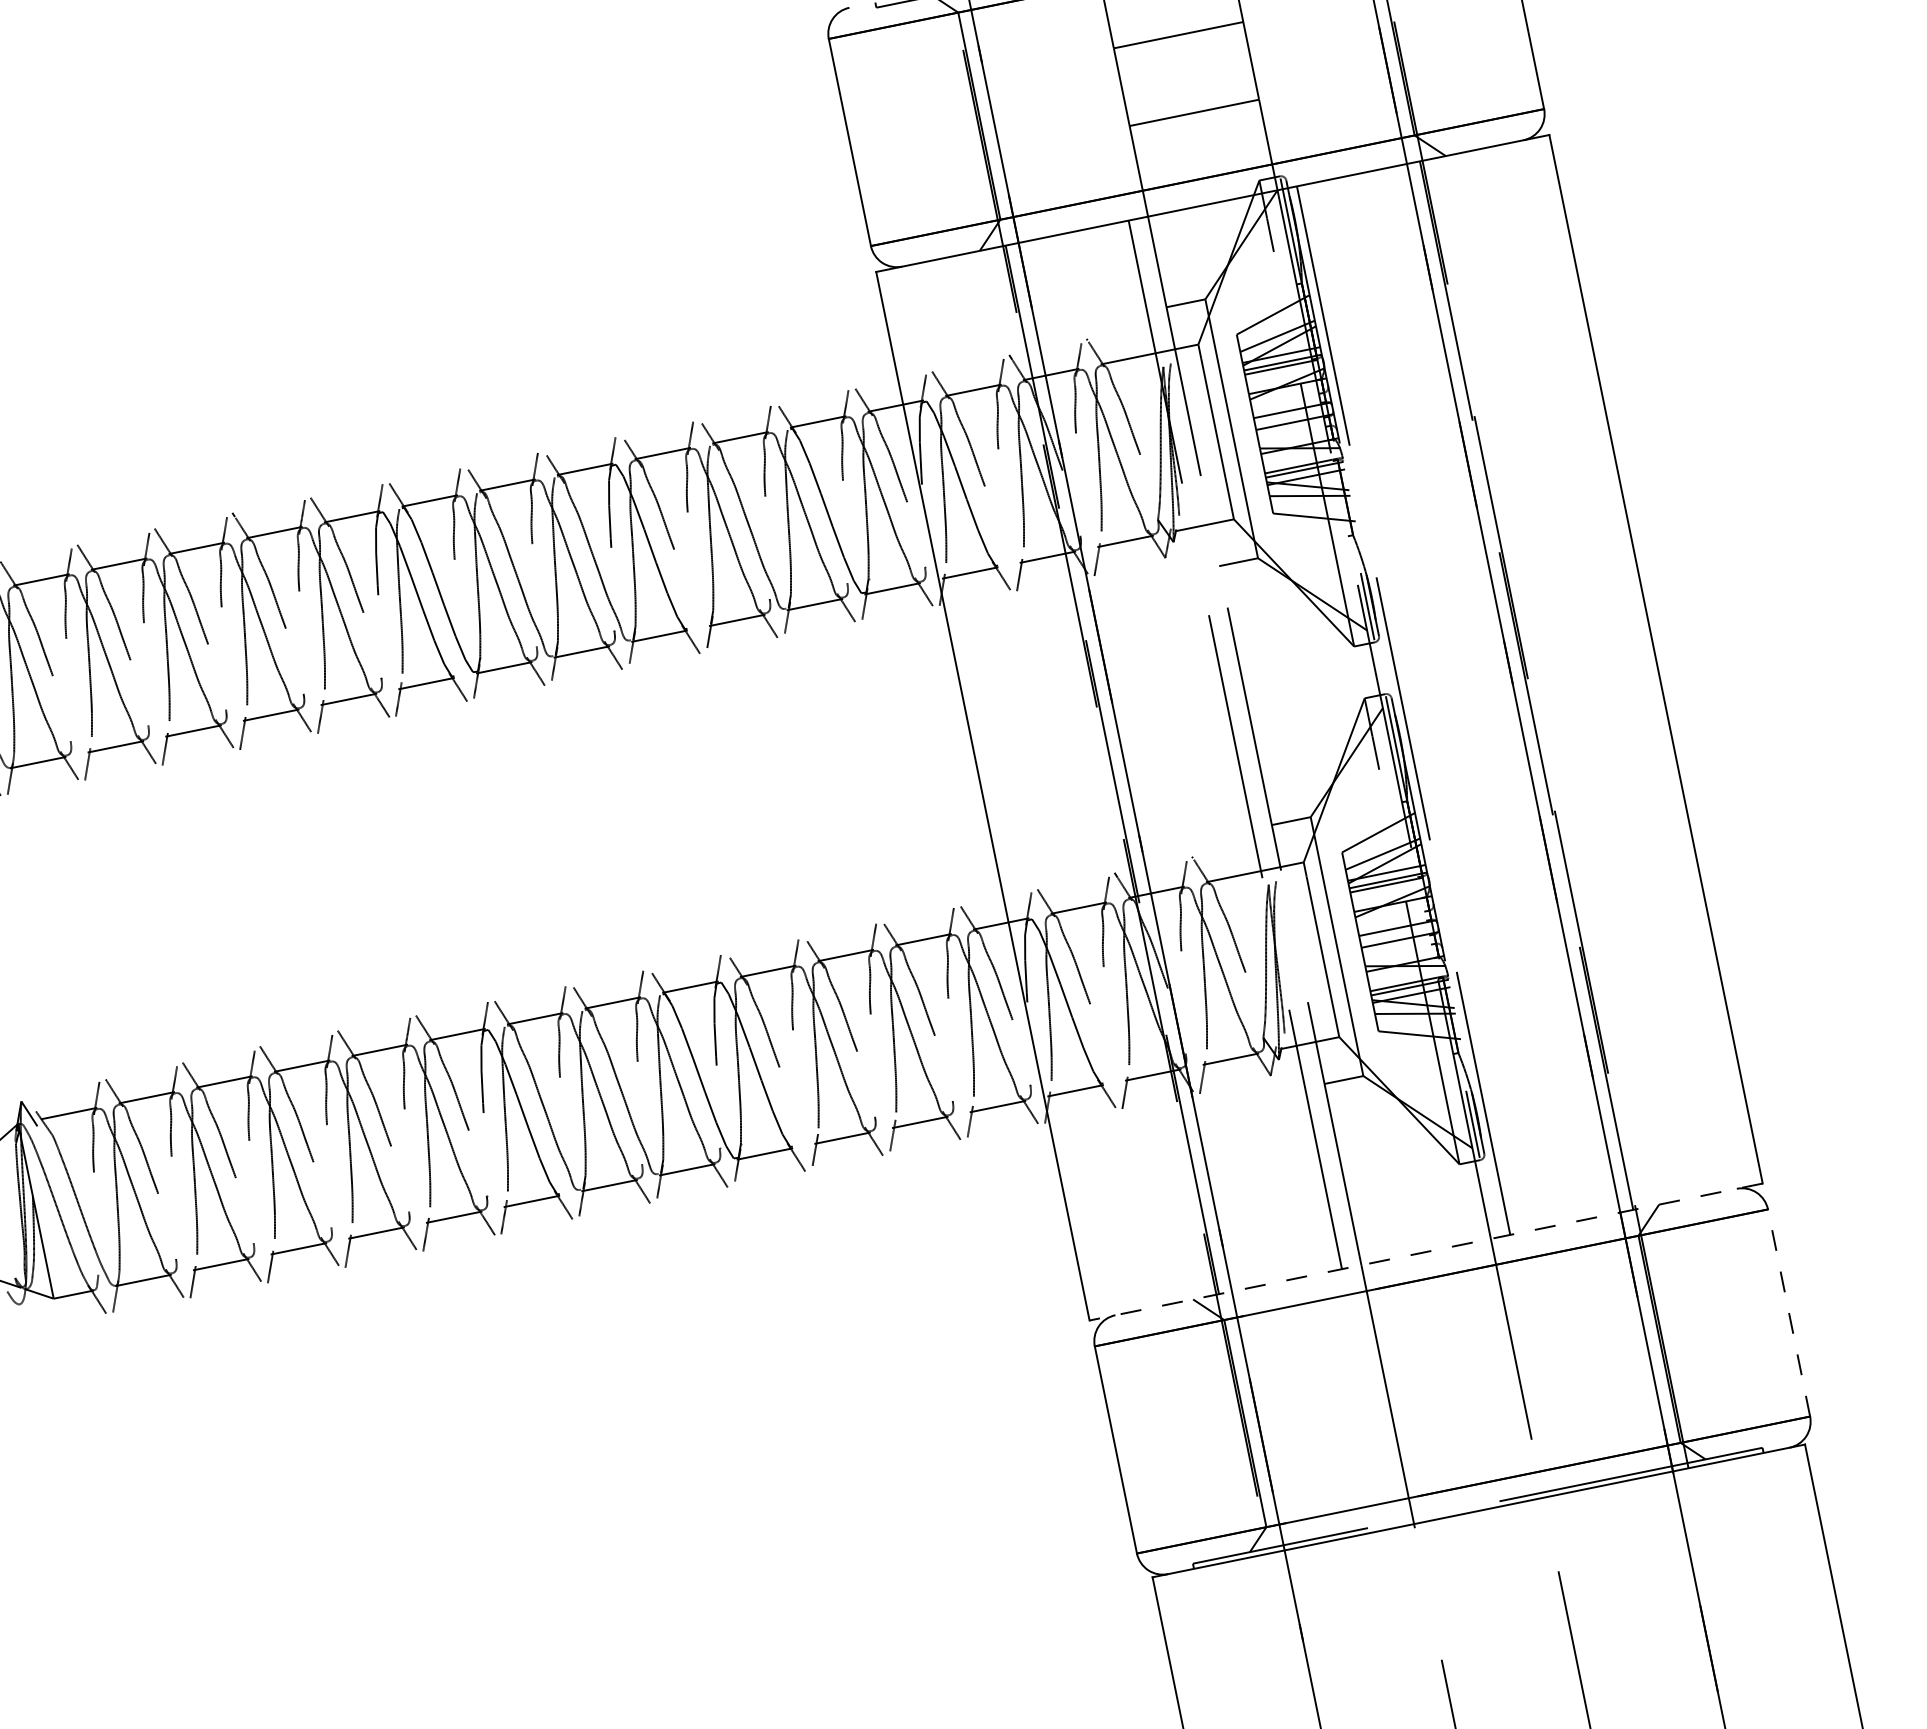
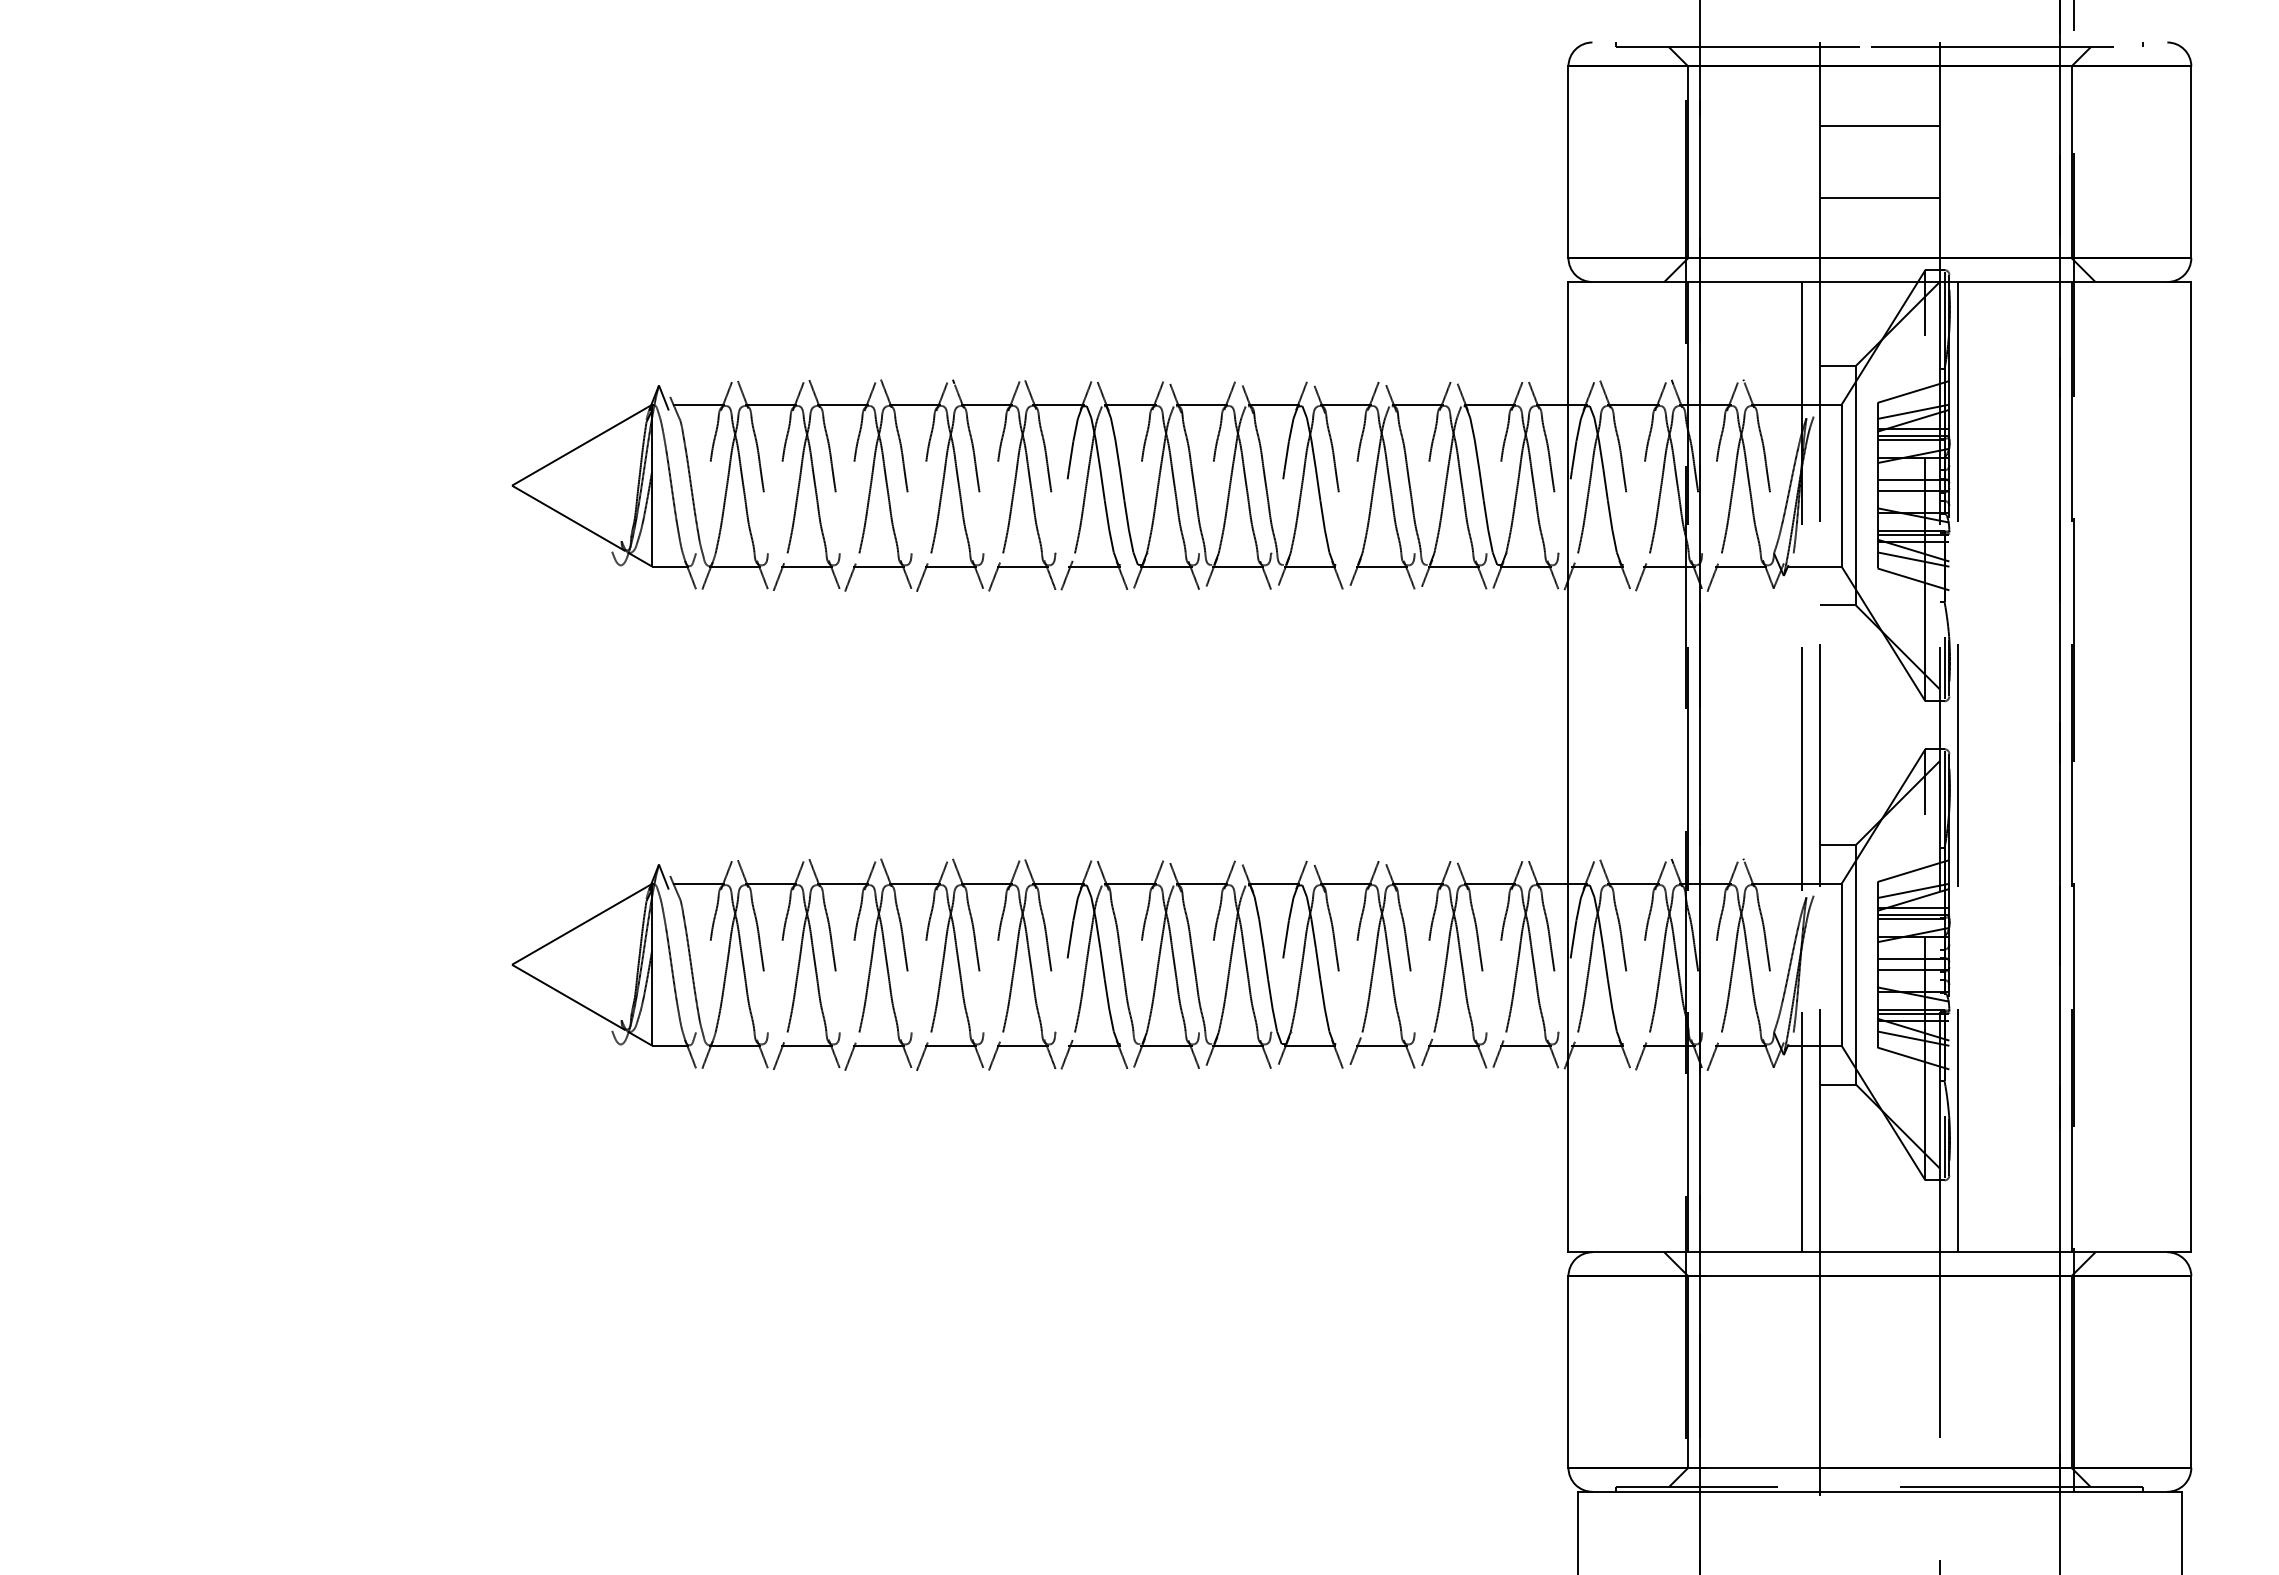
line: (1425, 1252) -> (1879, 1252), dashed -> solid
line: (1789, 1313) -> (2191, 1372), dashed -> solid

